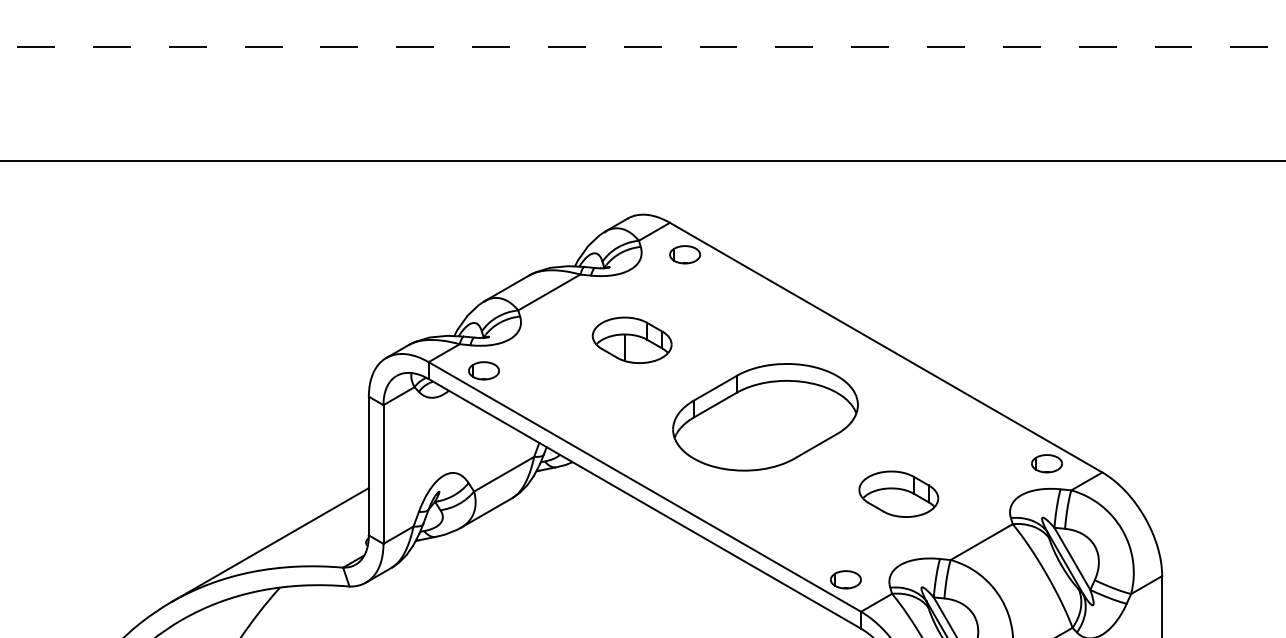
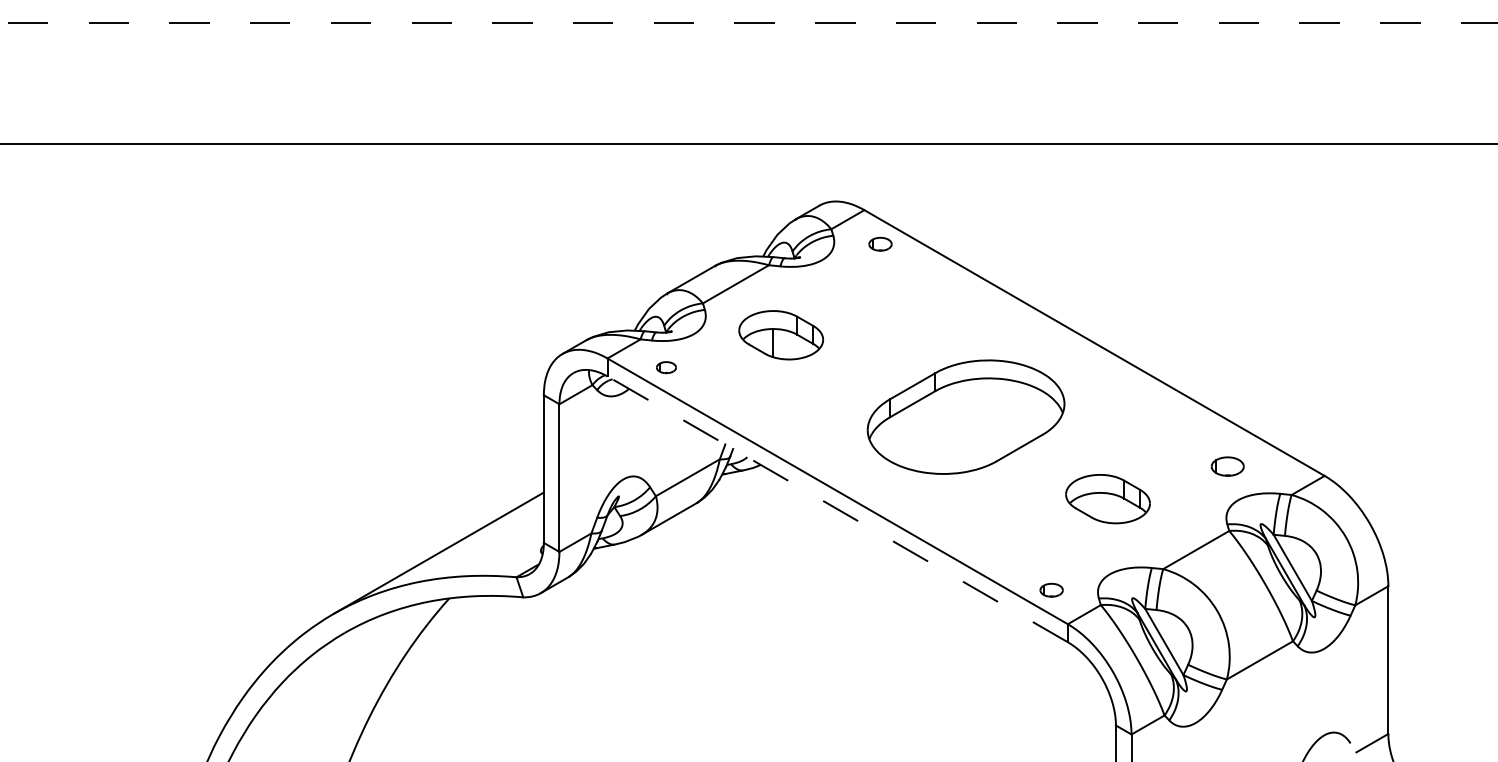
part: (685, 255) -> (880, 244), size x0.7
part: (631, 340) -> (780, 335), moved
part: (484, 370) -> (666, 367), size x0.6
part: (1046, 463) -> (1227, 466), moved
line: (644, 504) -> (837, 509), solid -> dashed
part: (845, 580) -> (1051, 590), size x0.7

